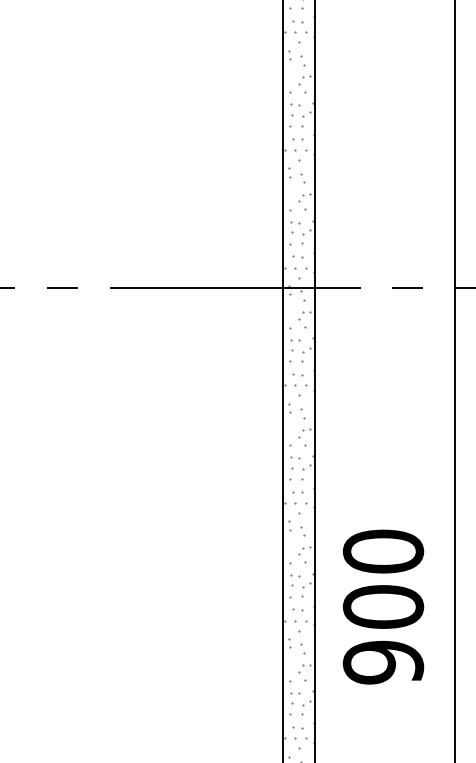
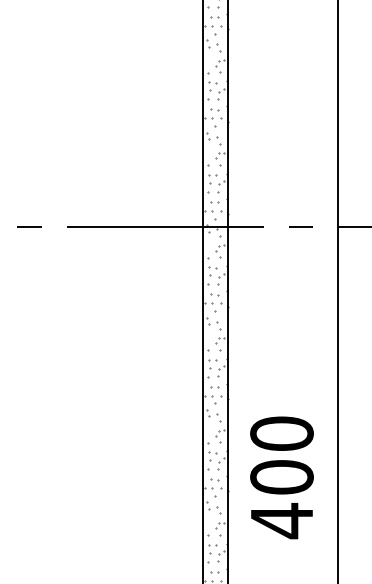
text: (383, 662) -> (282, 520), 900 -> 400

